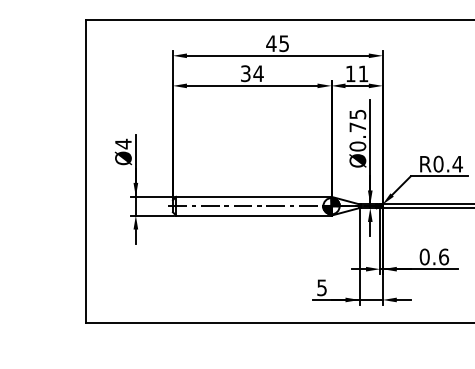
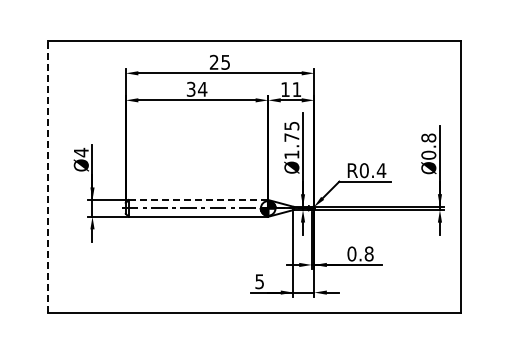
text: (270, 42) -> (213, 61), 45 -> 25
text: (357, 146) -> (291, 154), Ø0.75 -> Ø1.75
line: (86, 170) -> (48, 176), solid -> dashed
line: (253, 197) -> (198, 200), solid -> dashed
text: (443, 256) -> (368, 253), 0.6 -> 0.8

